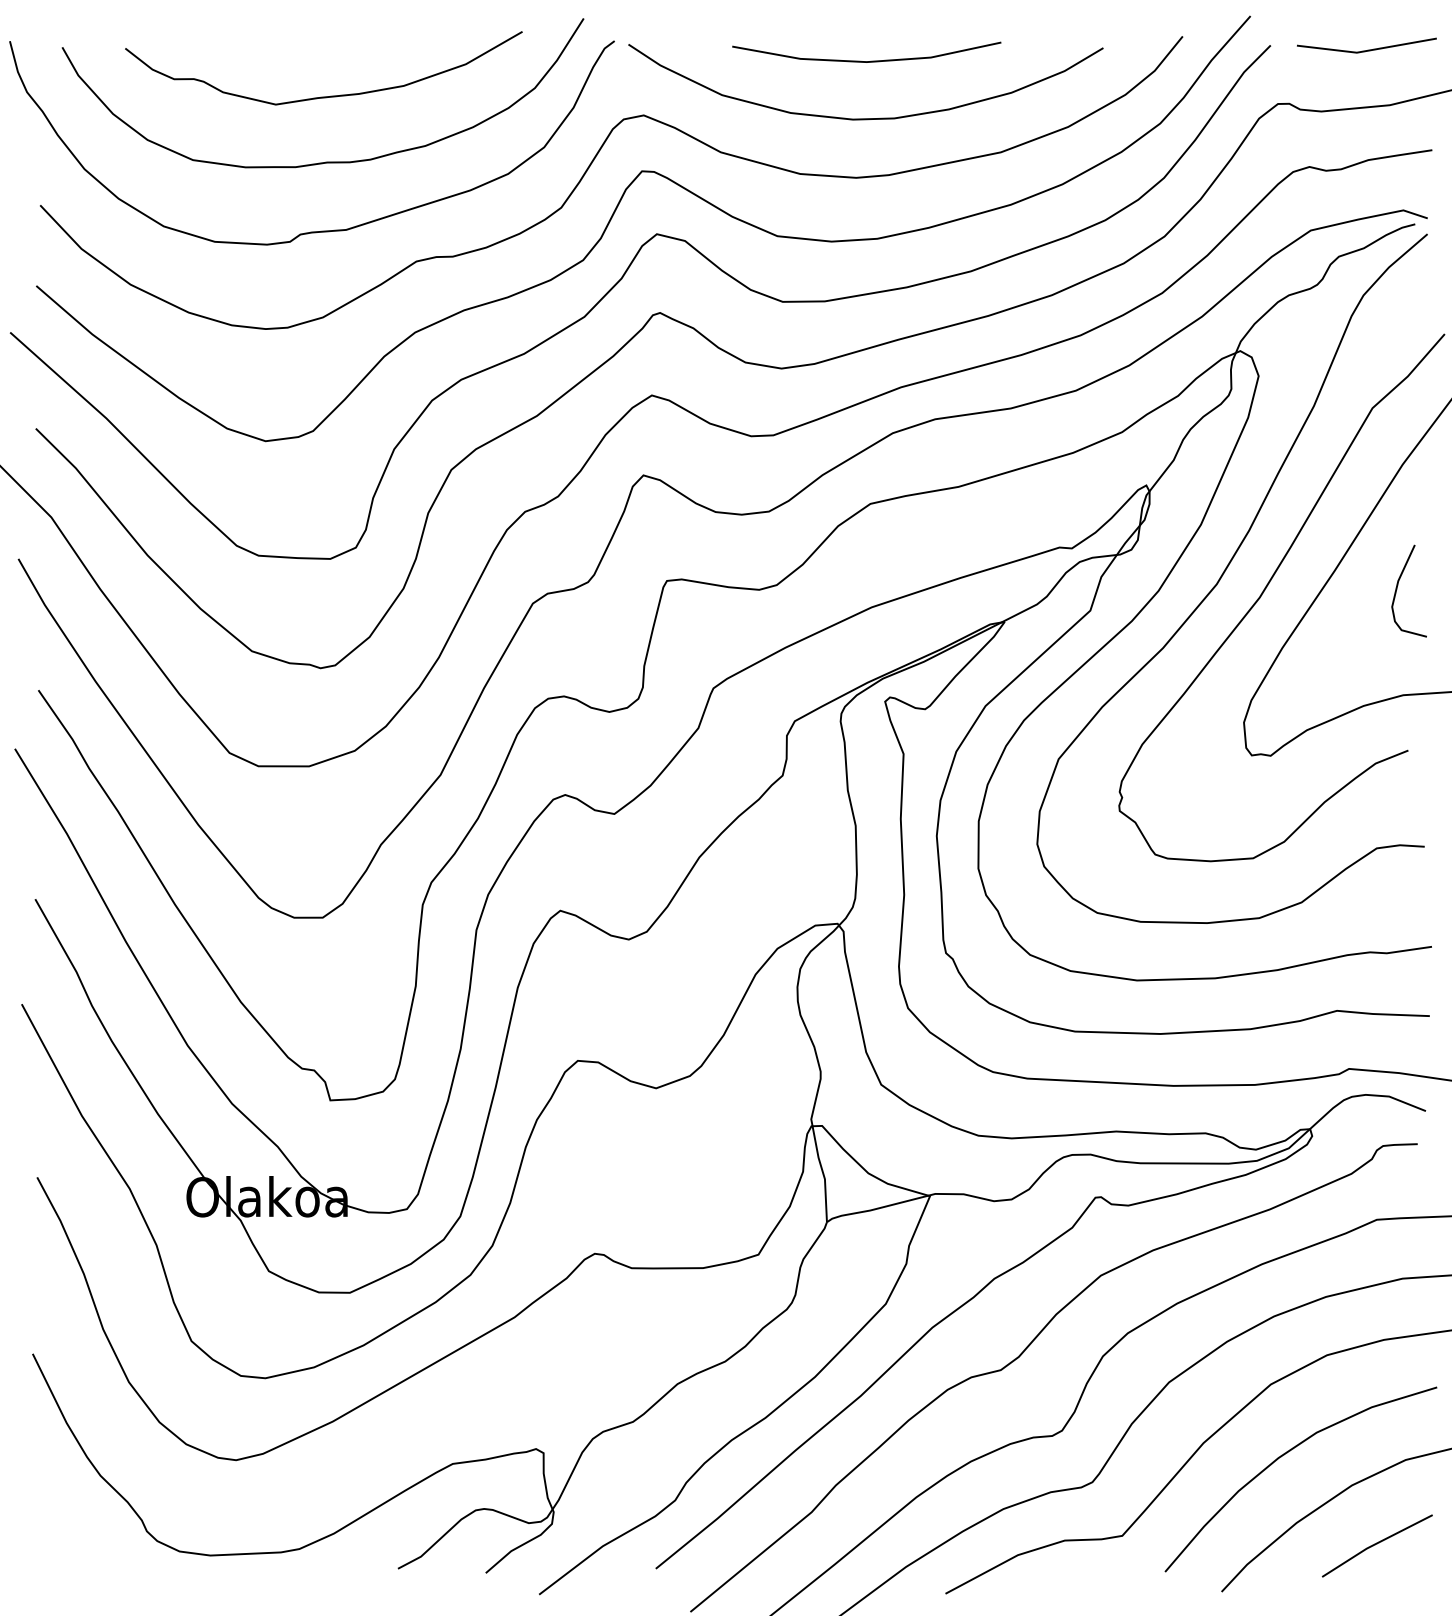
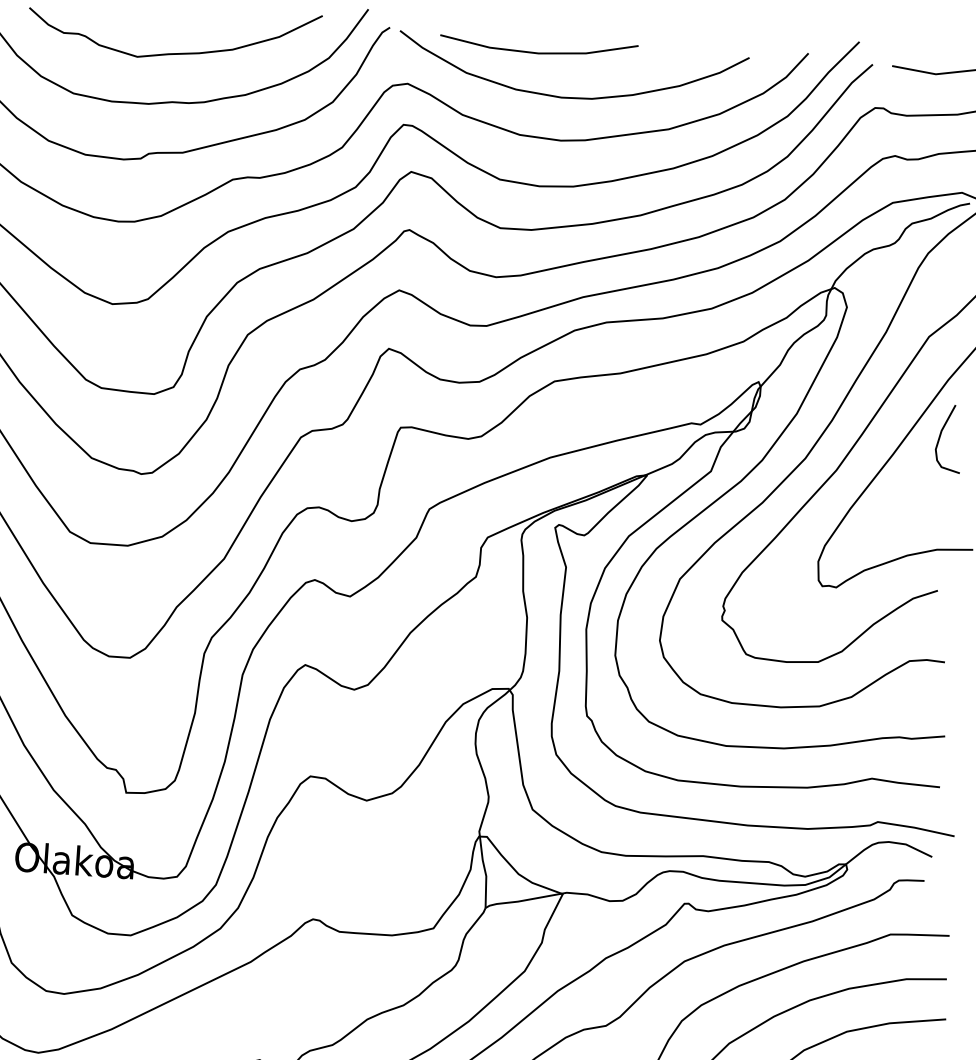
line: (866, 61) -> (538, 53), moved
curve: (1397, 589) -> (940, 436), moved

